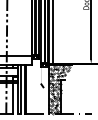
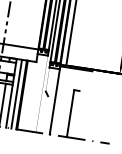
hatch: (58, 88) -> (68, 101), removed

